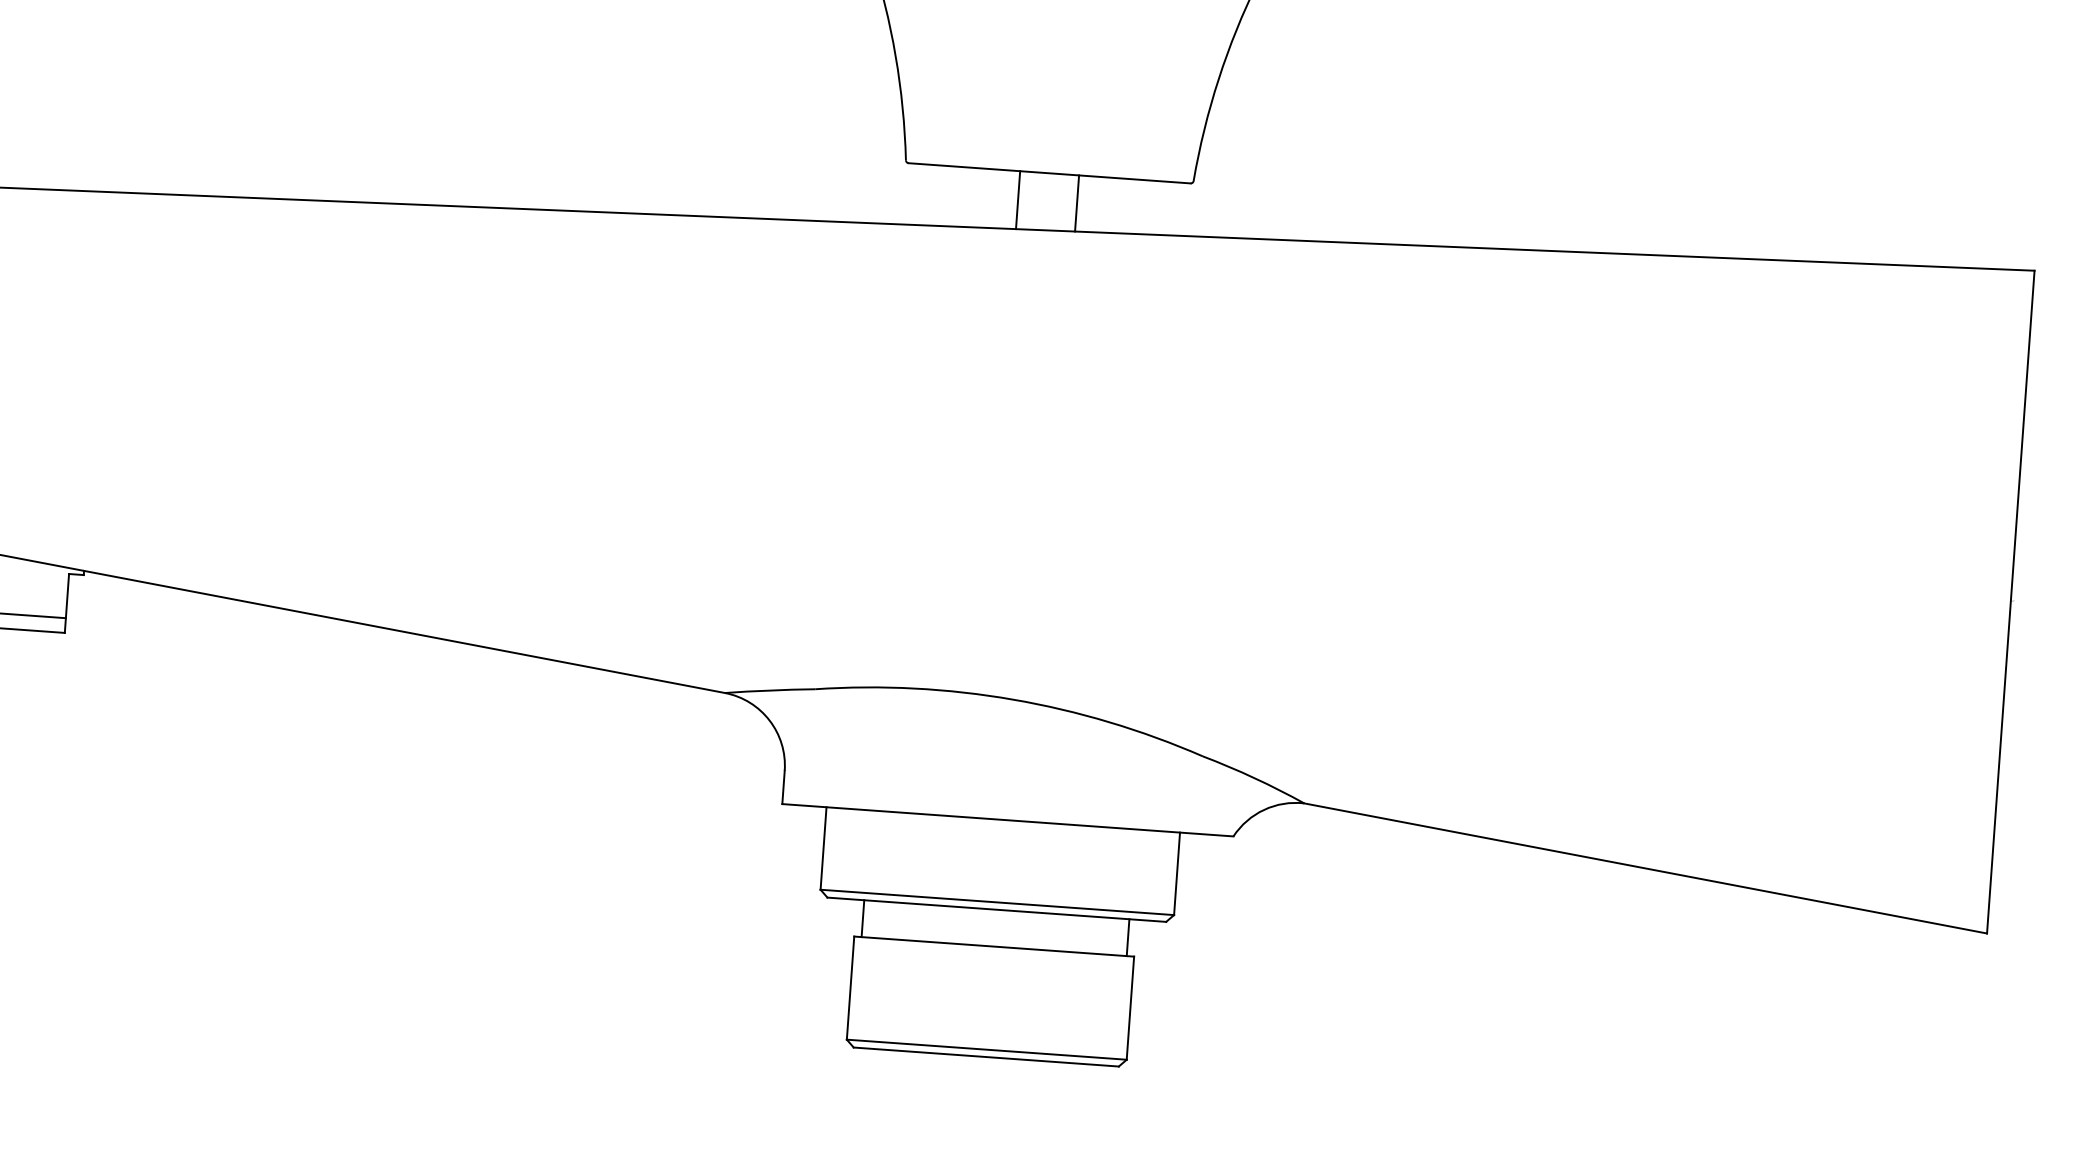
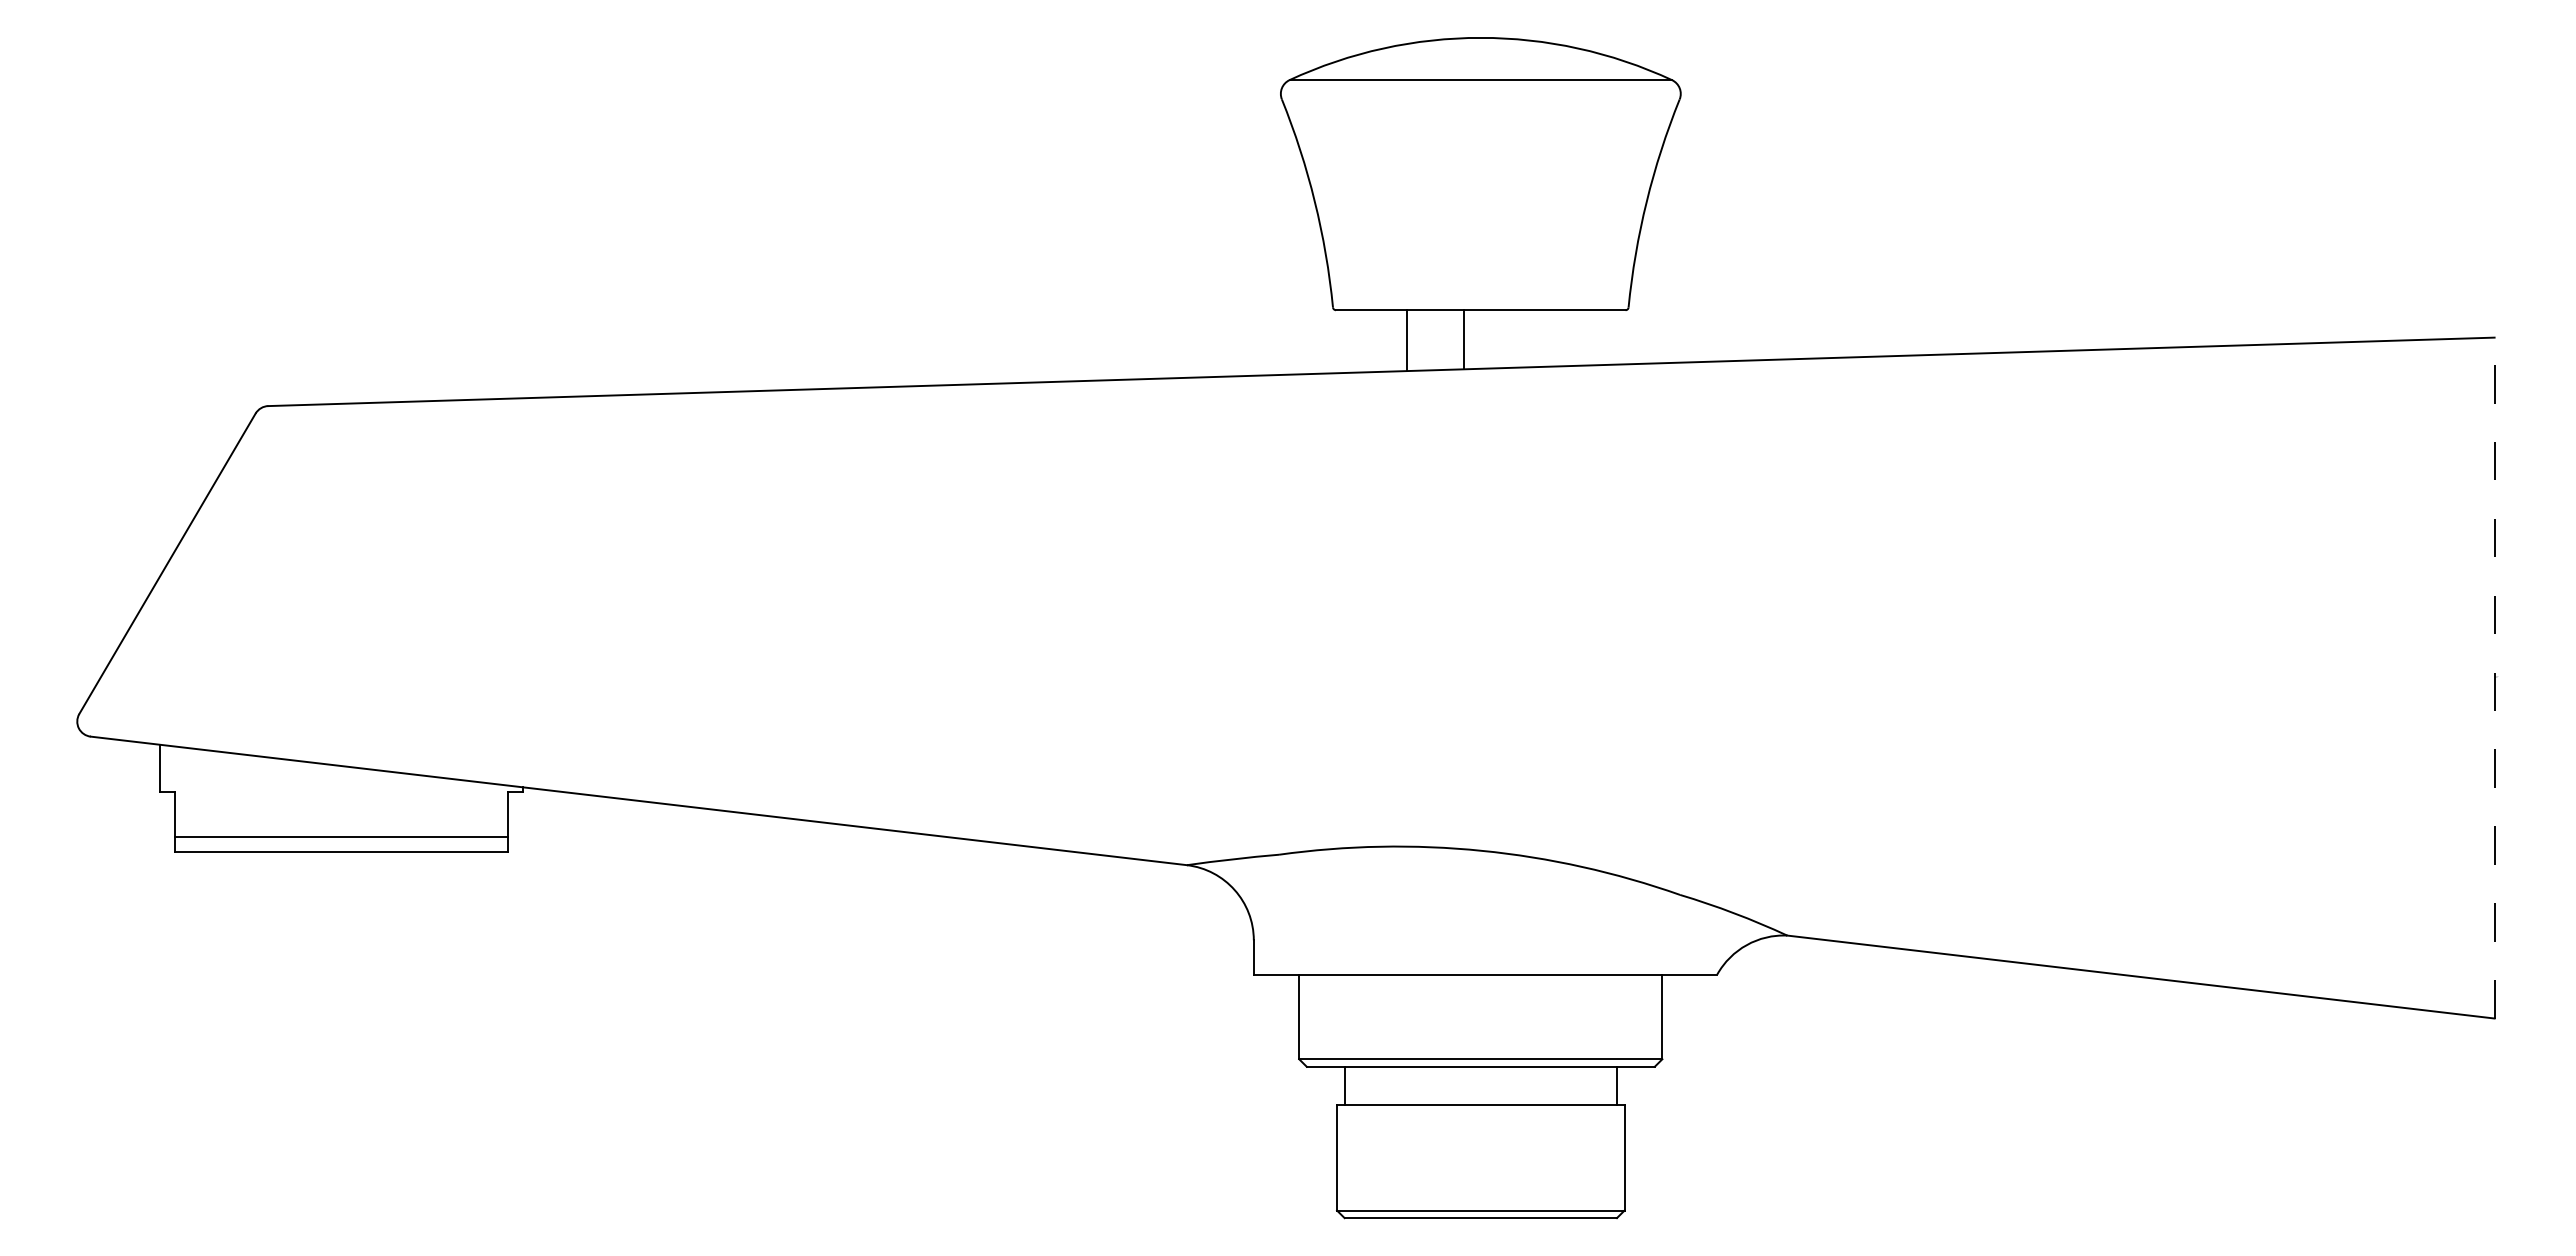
line: (1018, 199) -> (1406, 339), moved
line: (1077, 202) -> (1464, 338), moved
line: (2010, 601) -> (2494, 677), solid -> dashed

